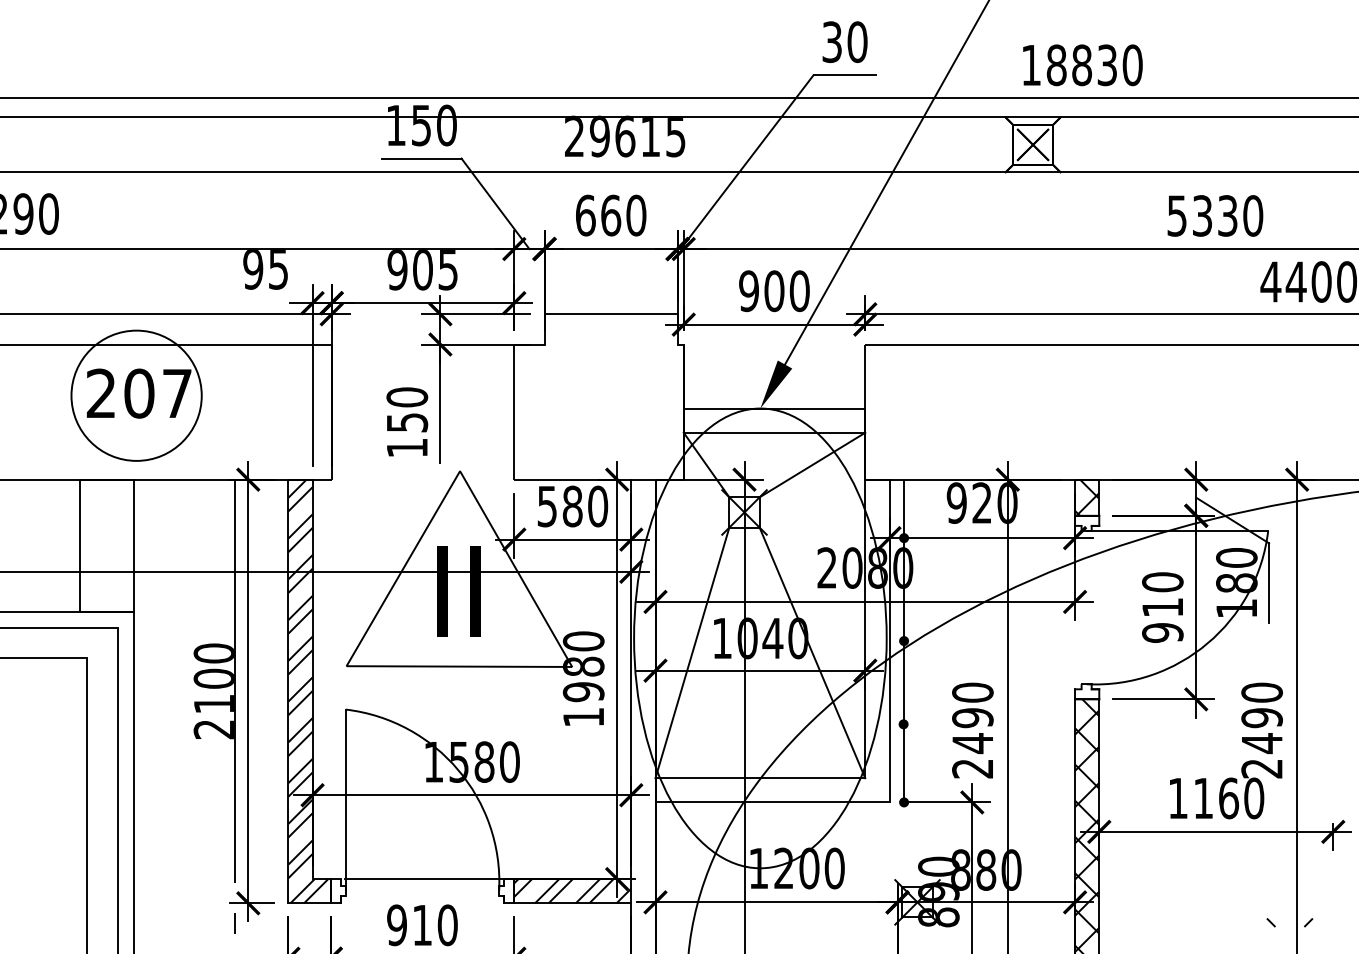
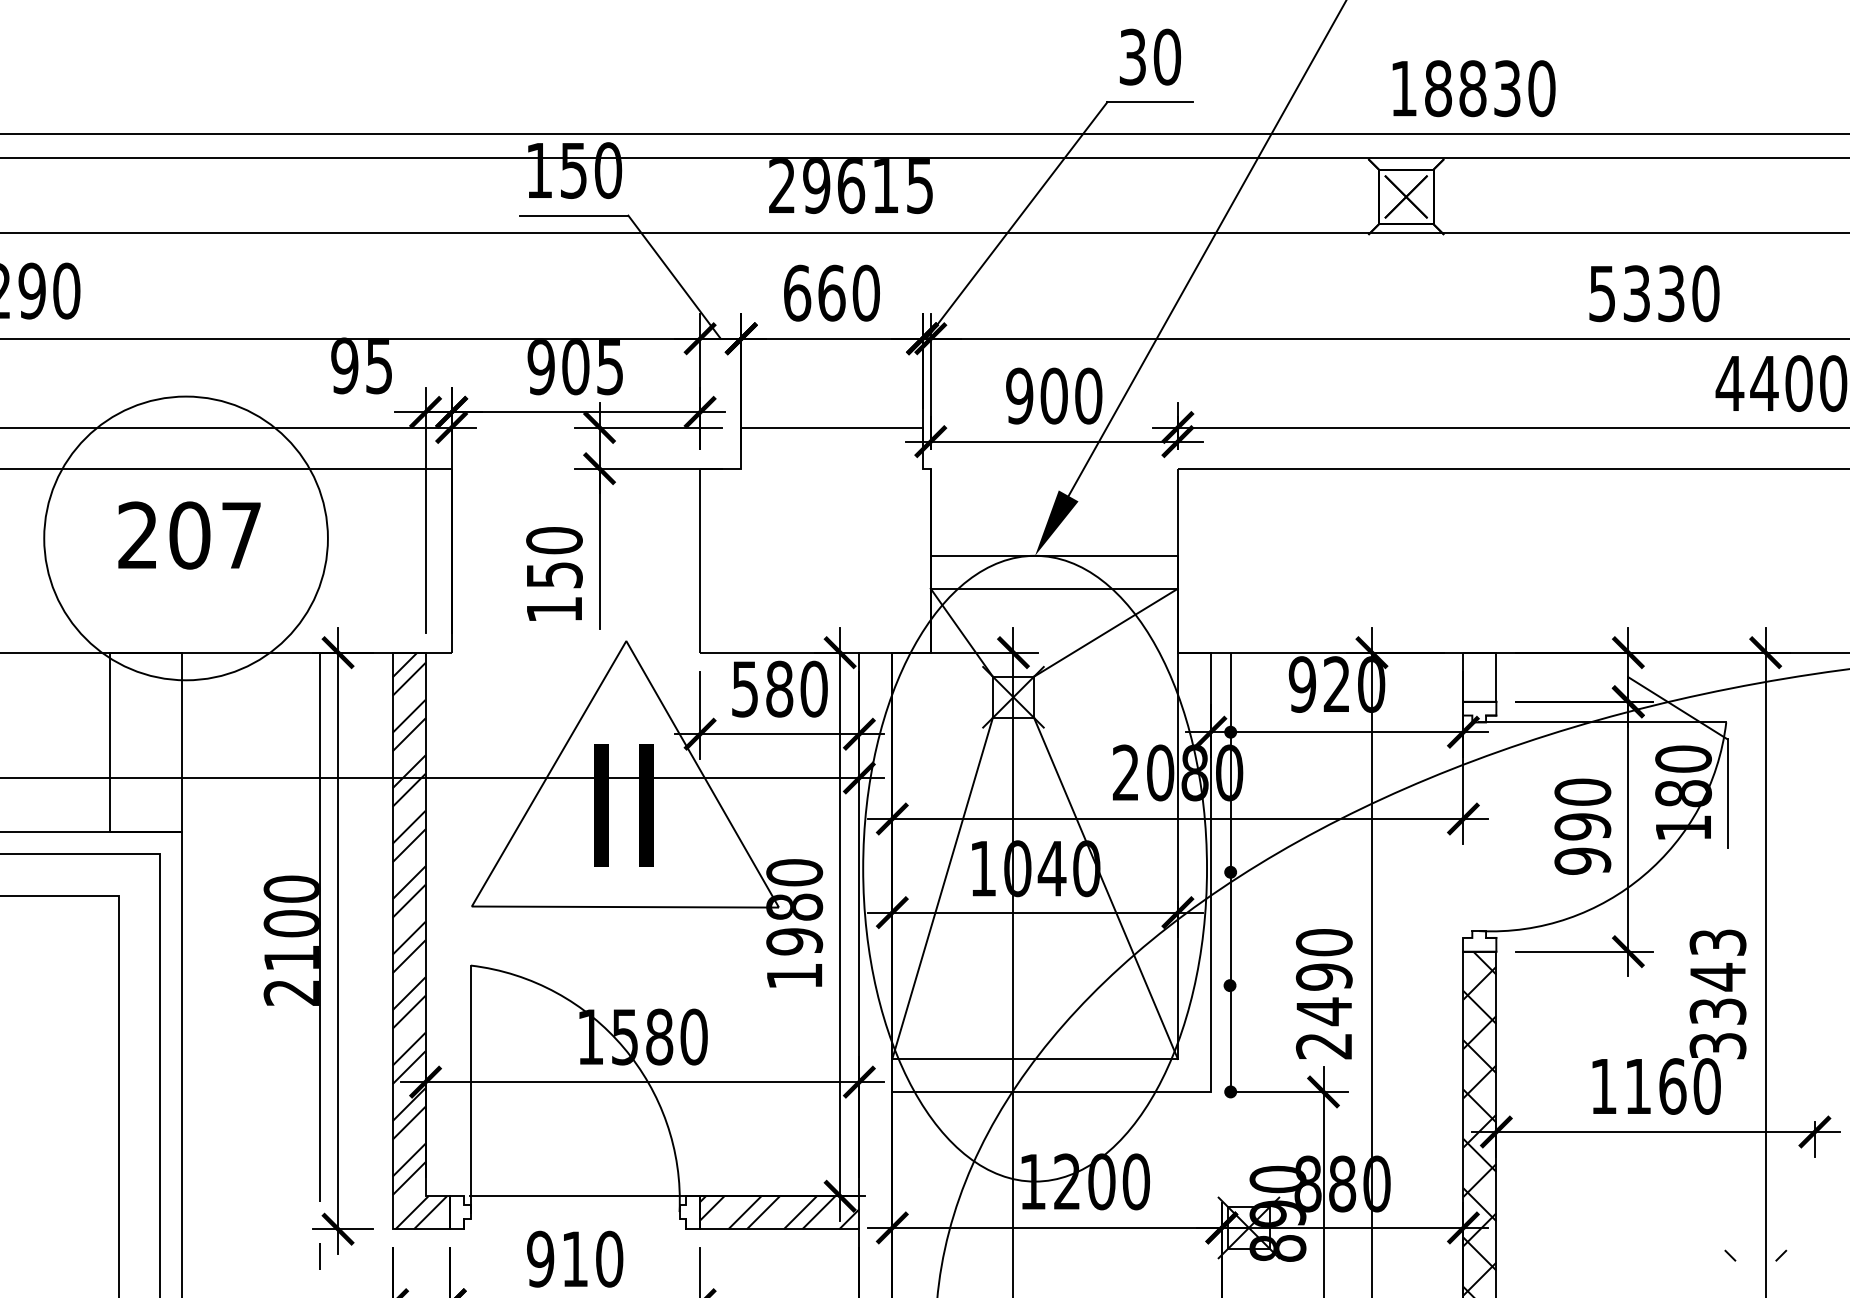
circle: (136, 395) -> (185, 538), size x1.6
hatch: (1087, 497) -> (1480, 676), removed
text: (1162, 607) -> (1582, 826), 910 -> 990
text: (1261, 730) -> (1717, 994), 2490 -> 3343

